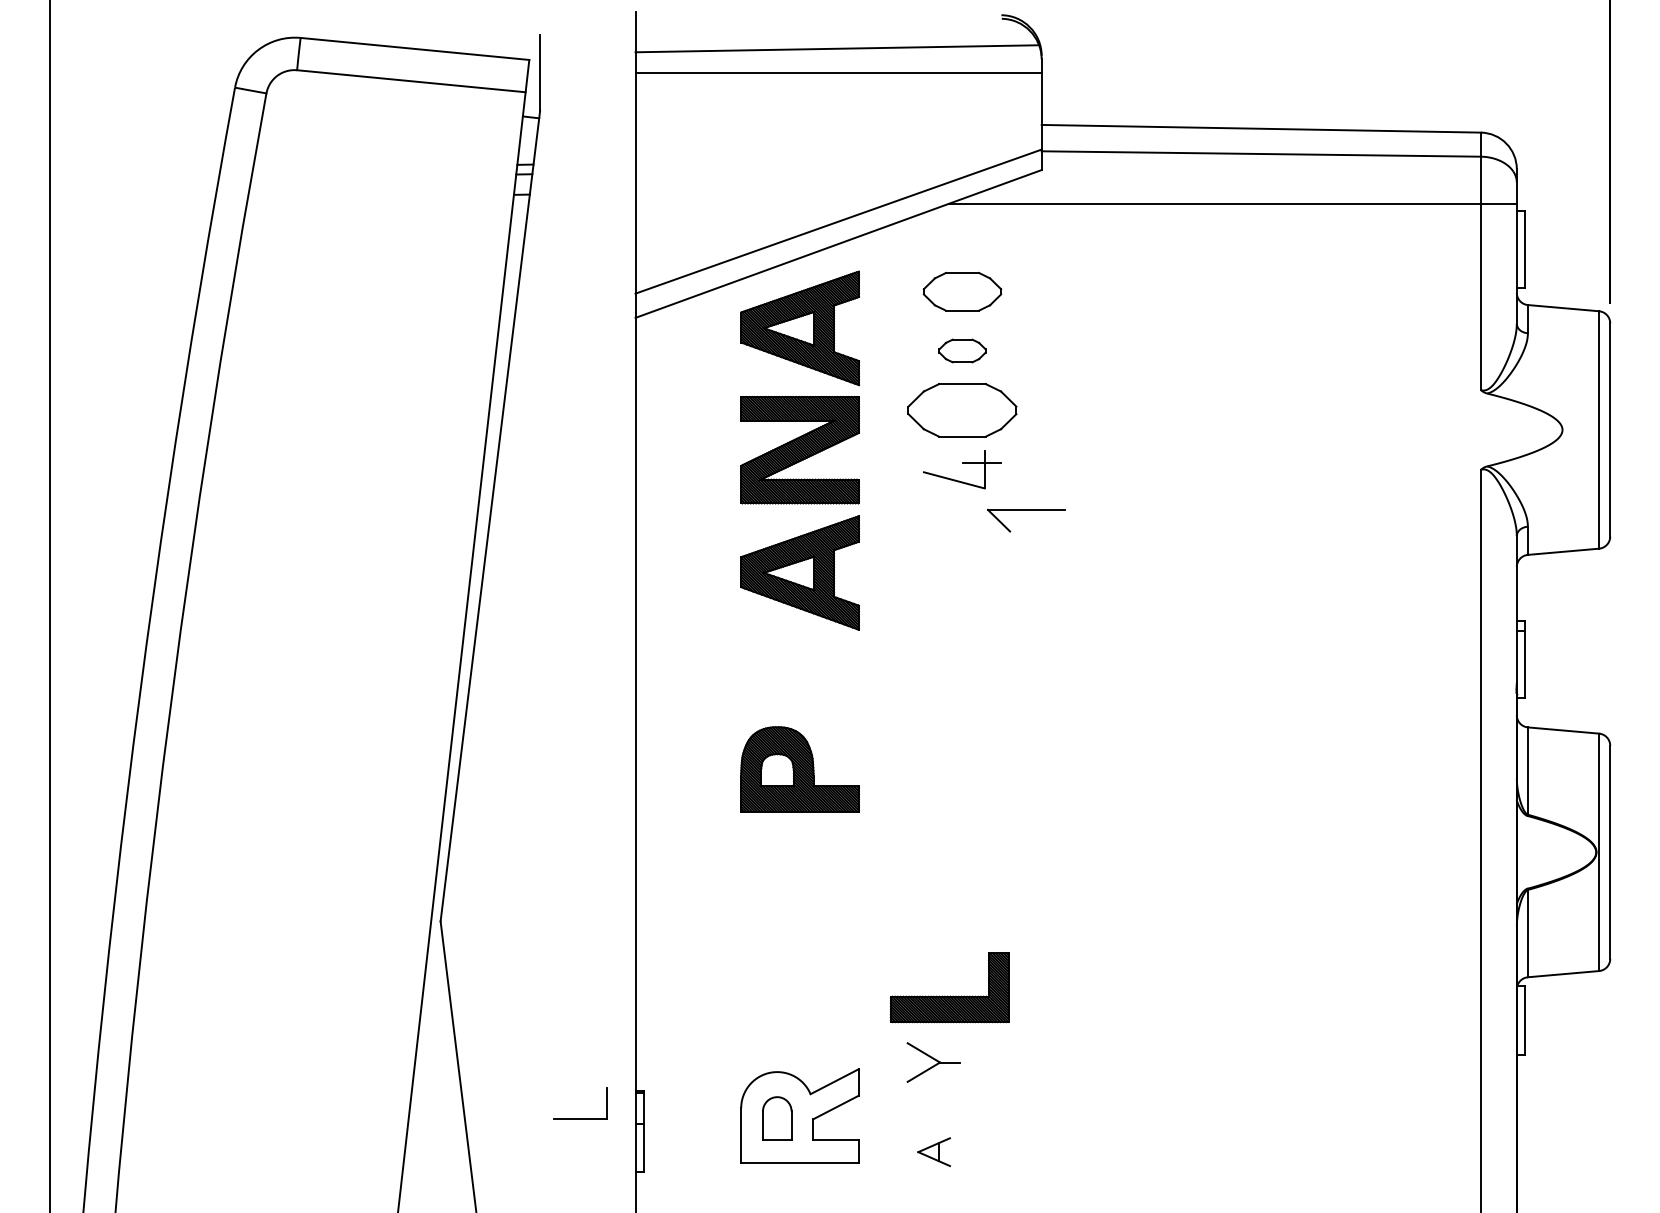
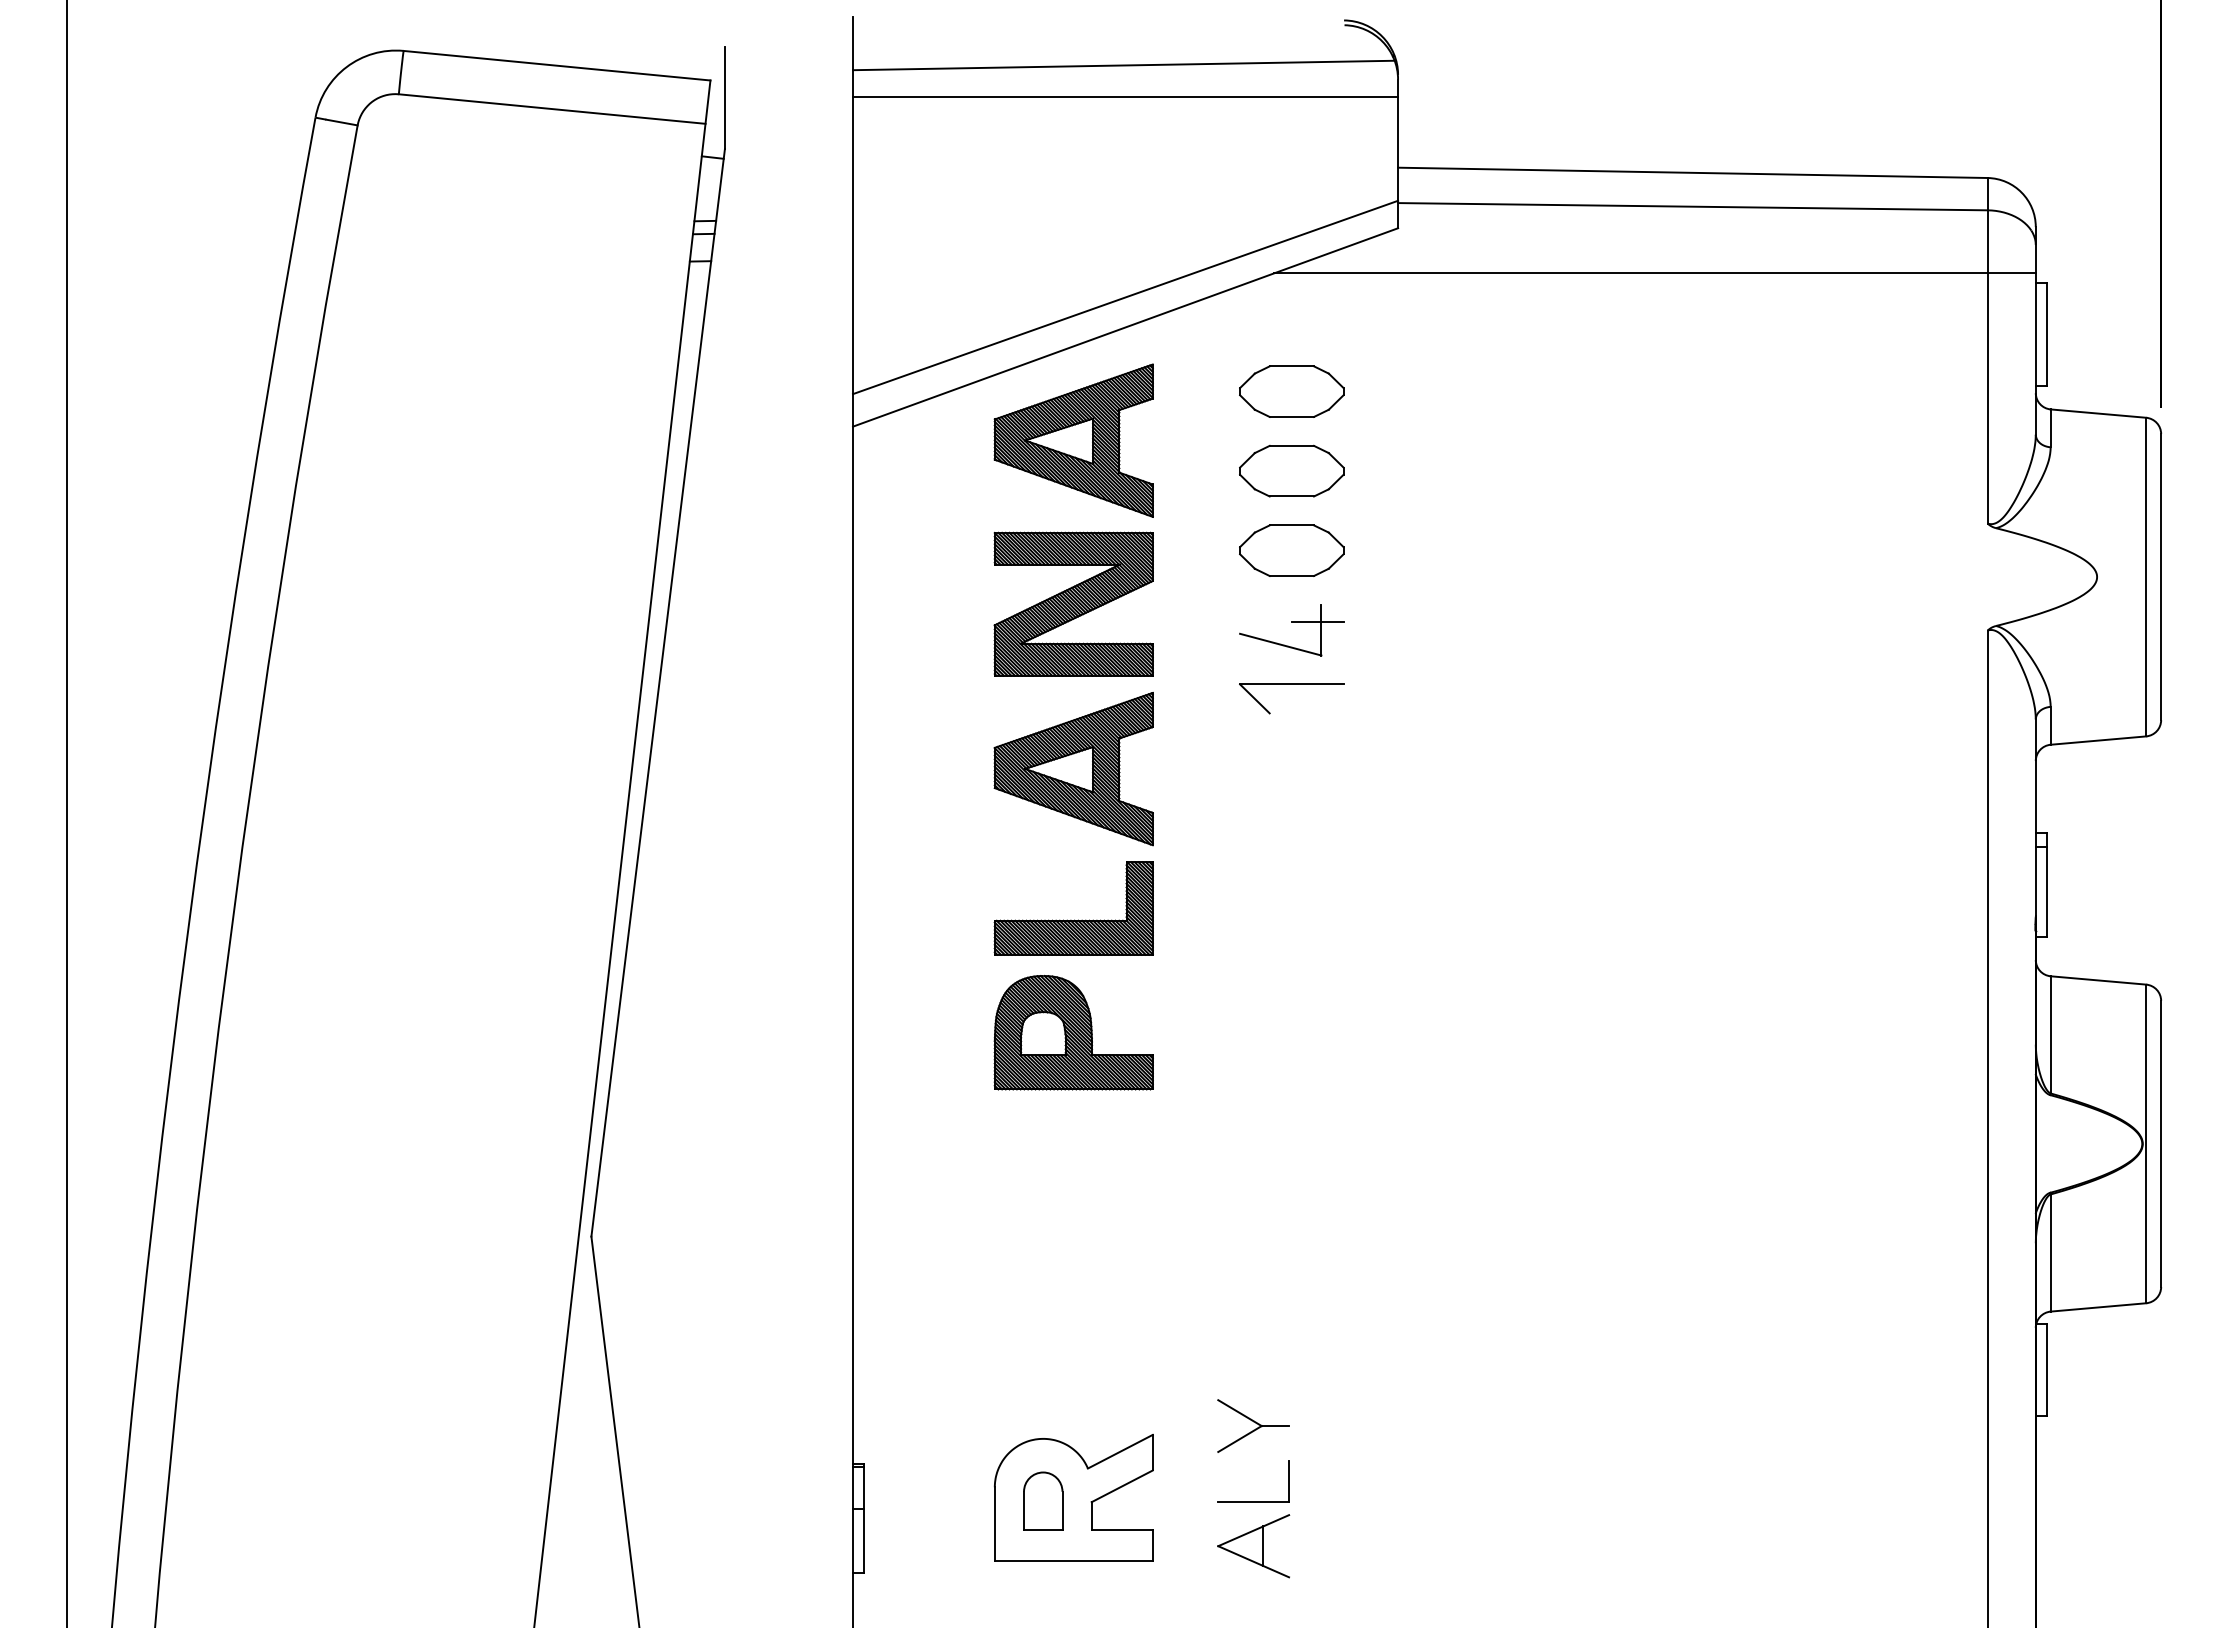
part: (962, 350) -> (1291, 470), size x1.67
part: (962, 410) -> (1291, 550), size x0.71
part: (1026, 510) -> (1291, 684), moved
part: (950, 995) -> (1074, 919), moved
part: (580, 1118) -> (1253, 1501), moved
part: (933, 1152) -> (1253, 1546), size x1.67

